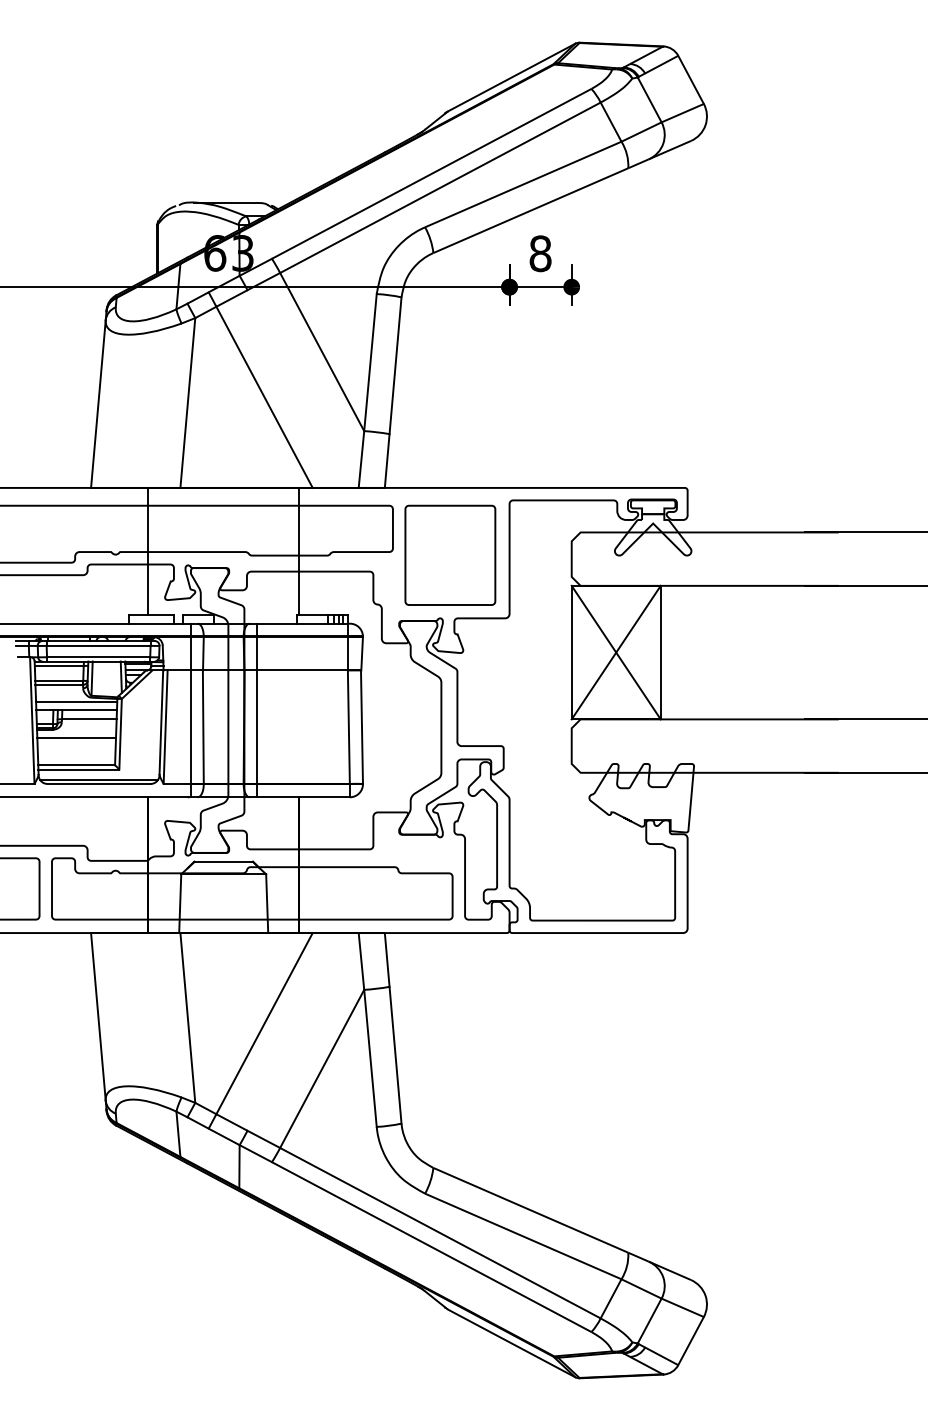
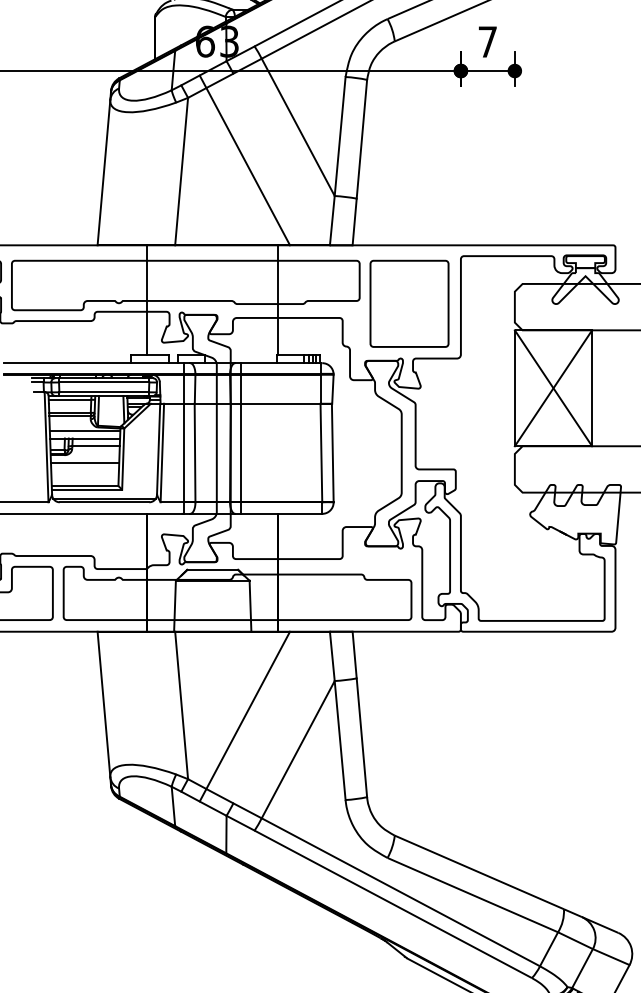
text: (540, 253) -> (487, 41), 8 -> 7

